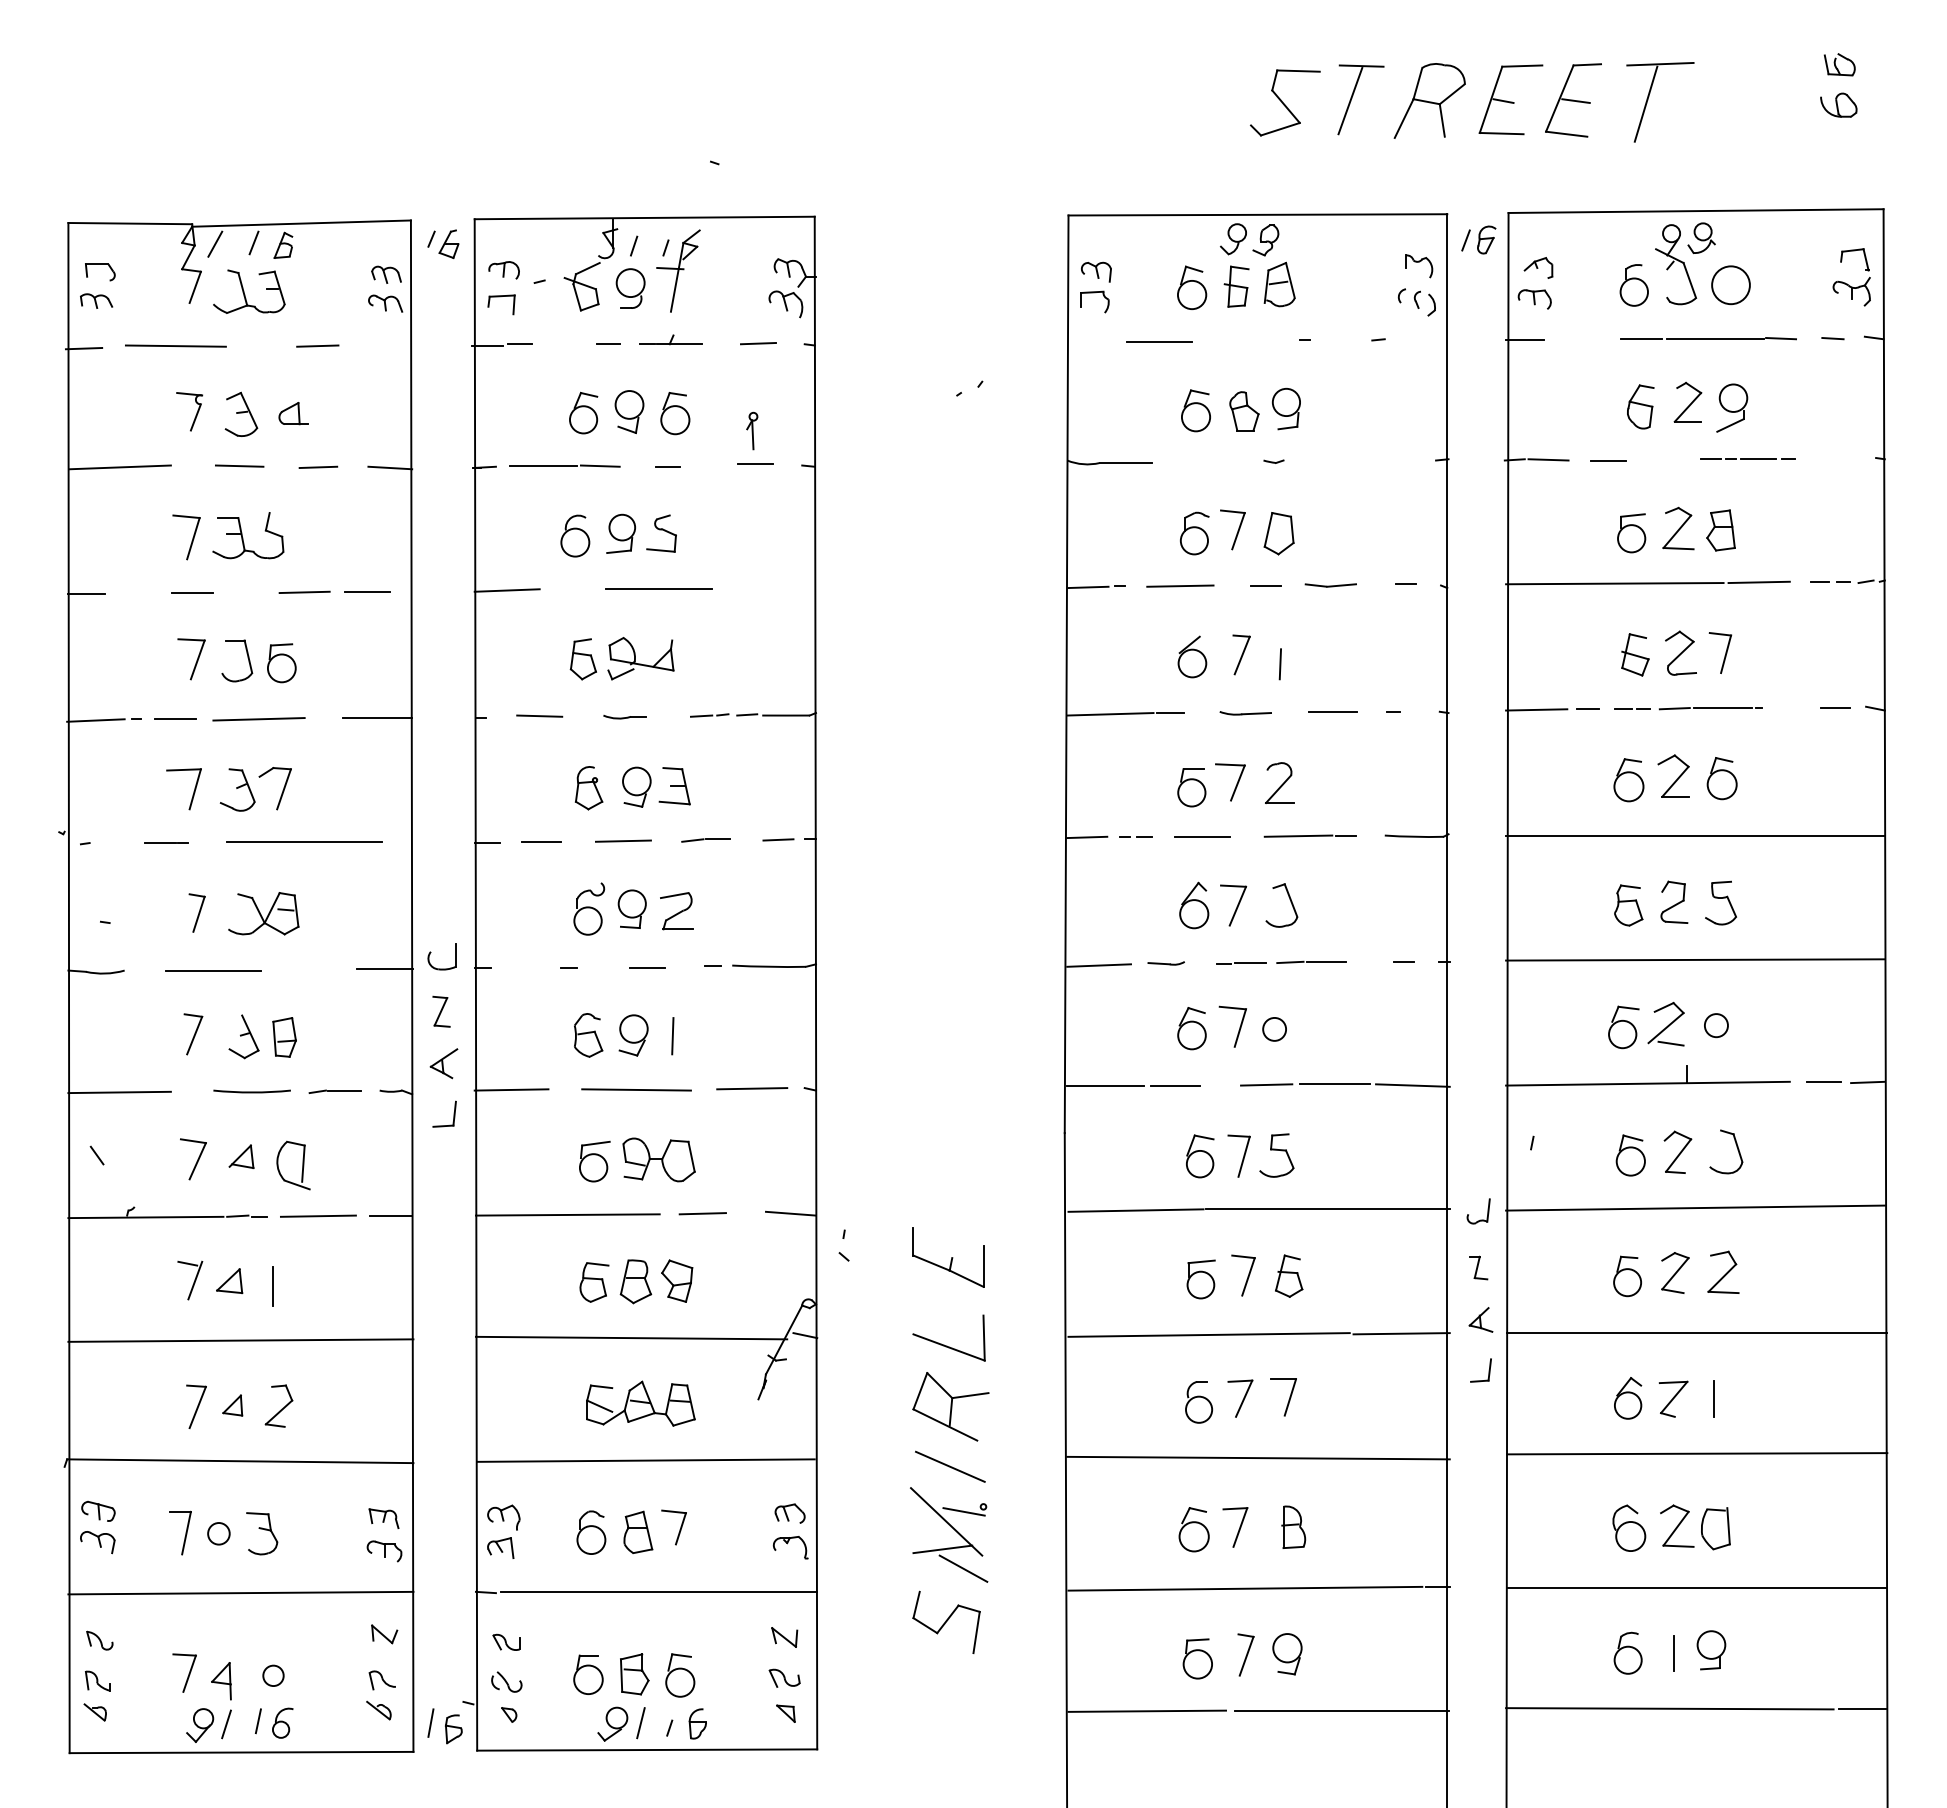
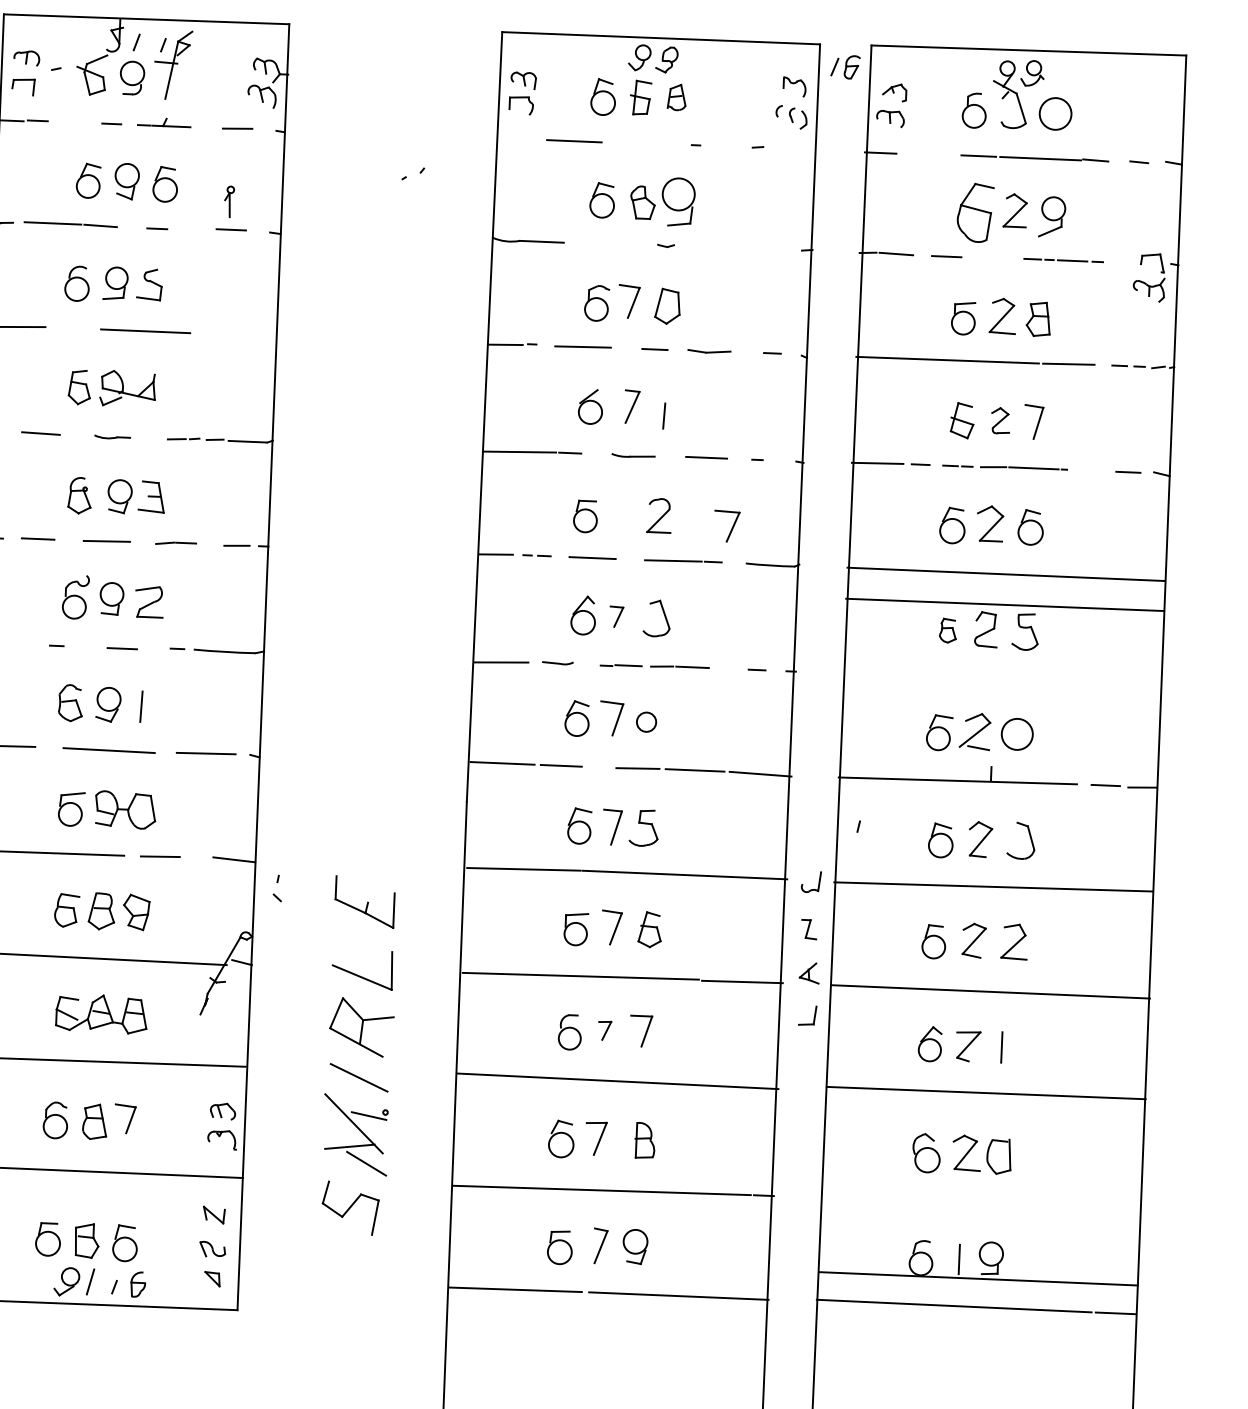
part: (1847, 283) -> (1145, 282), moved
part: (1279, 284) -> (676, 97), size x0.7
part: (1640, 406) -> (975, 212), size x1.6
part: (1285, 408) -> (677, 201), size x1.4
part: (1680, 652) -> (1000, 420), size x0.7
part: (1236, 783) -> (731, 527), moved
part: (1233, 905) -> (616, 616), size x0.6
part: (1628, 905) -> (947, 630), size x0.7
line: (1695, 959) -> (1005, 604), moved
circle: (1716, 1025) -> (1017, 734), size x1.6
part: (1240, 1398) -> (604, 1030), size x0.6
line: (1697, 1588) -> (978, 1279), moved

